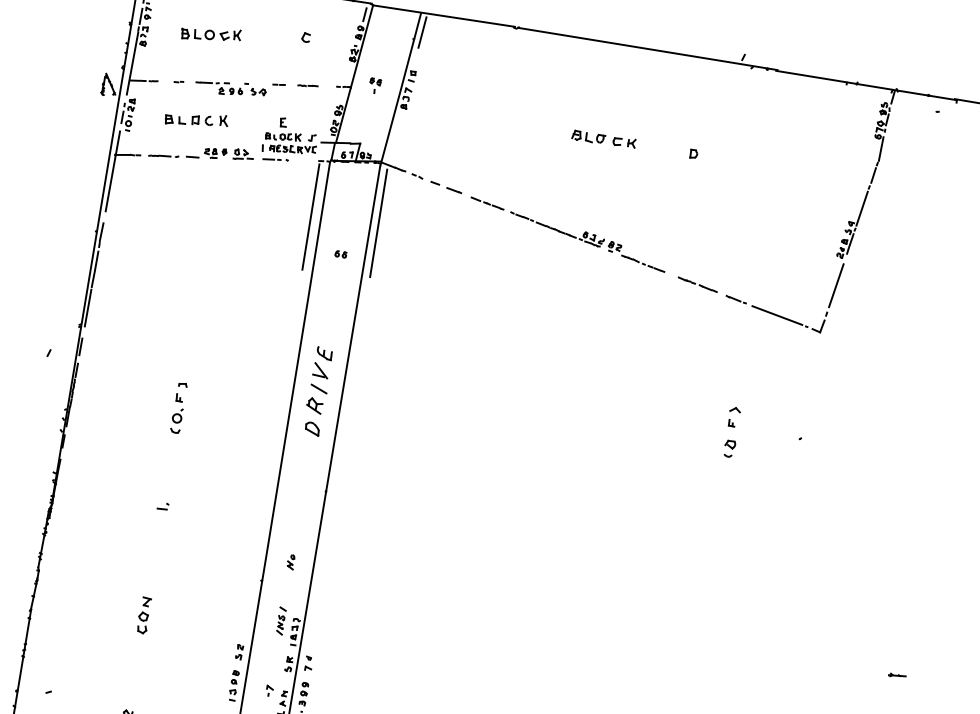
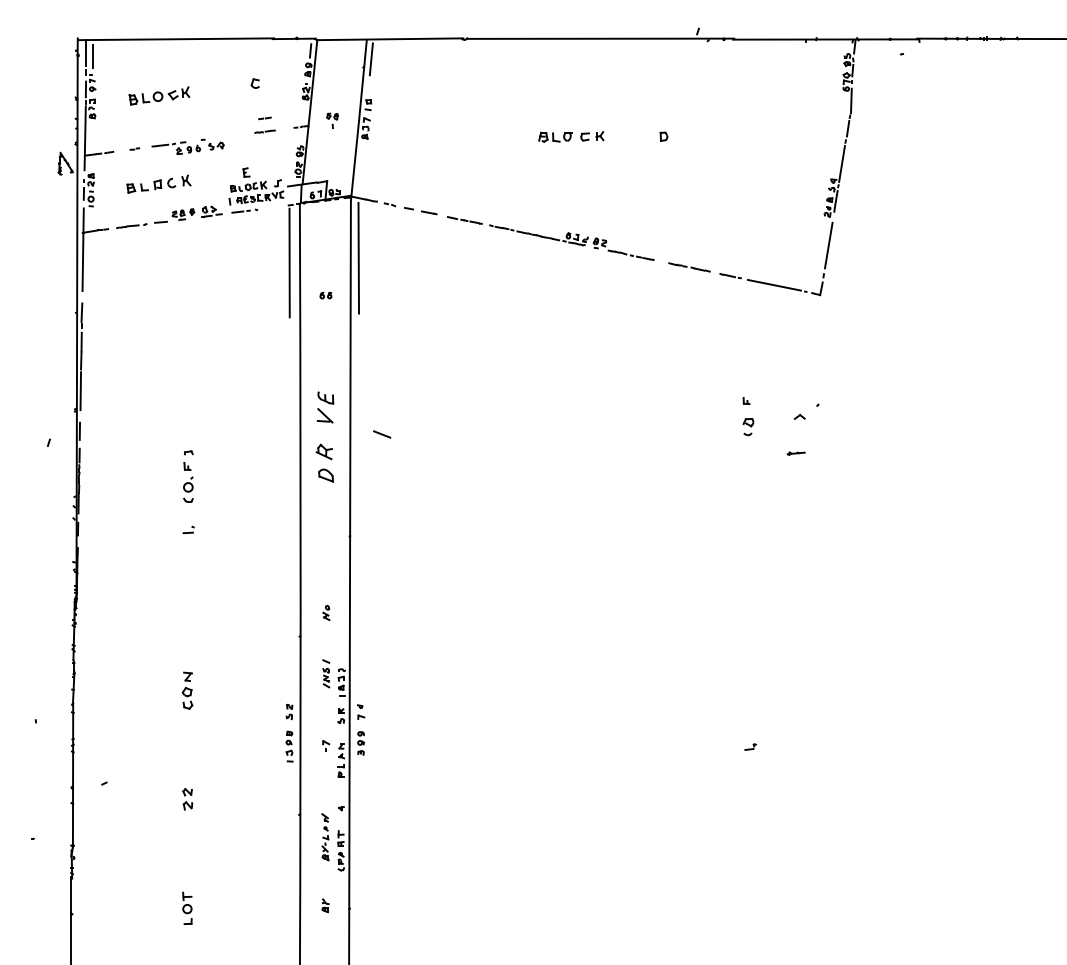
part: (278, 84) -> (264, 118), moved
line: (319, 389) -> (382, 434), moved
part: (735, 409) -> (799, 416), moved
part: (162, 505) -> (188, 529), moved
part: (896, 675) -> (795, 453), moved

